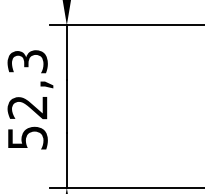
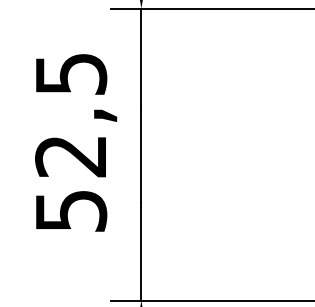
text: (27, 61) -> (70, 73), 52,3 -> 52,5

